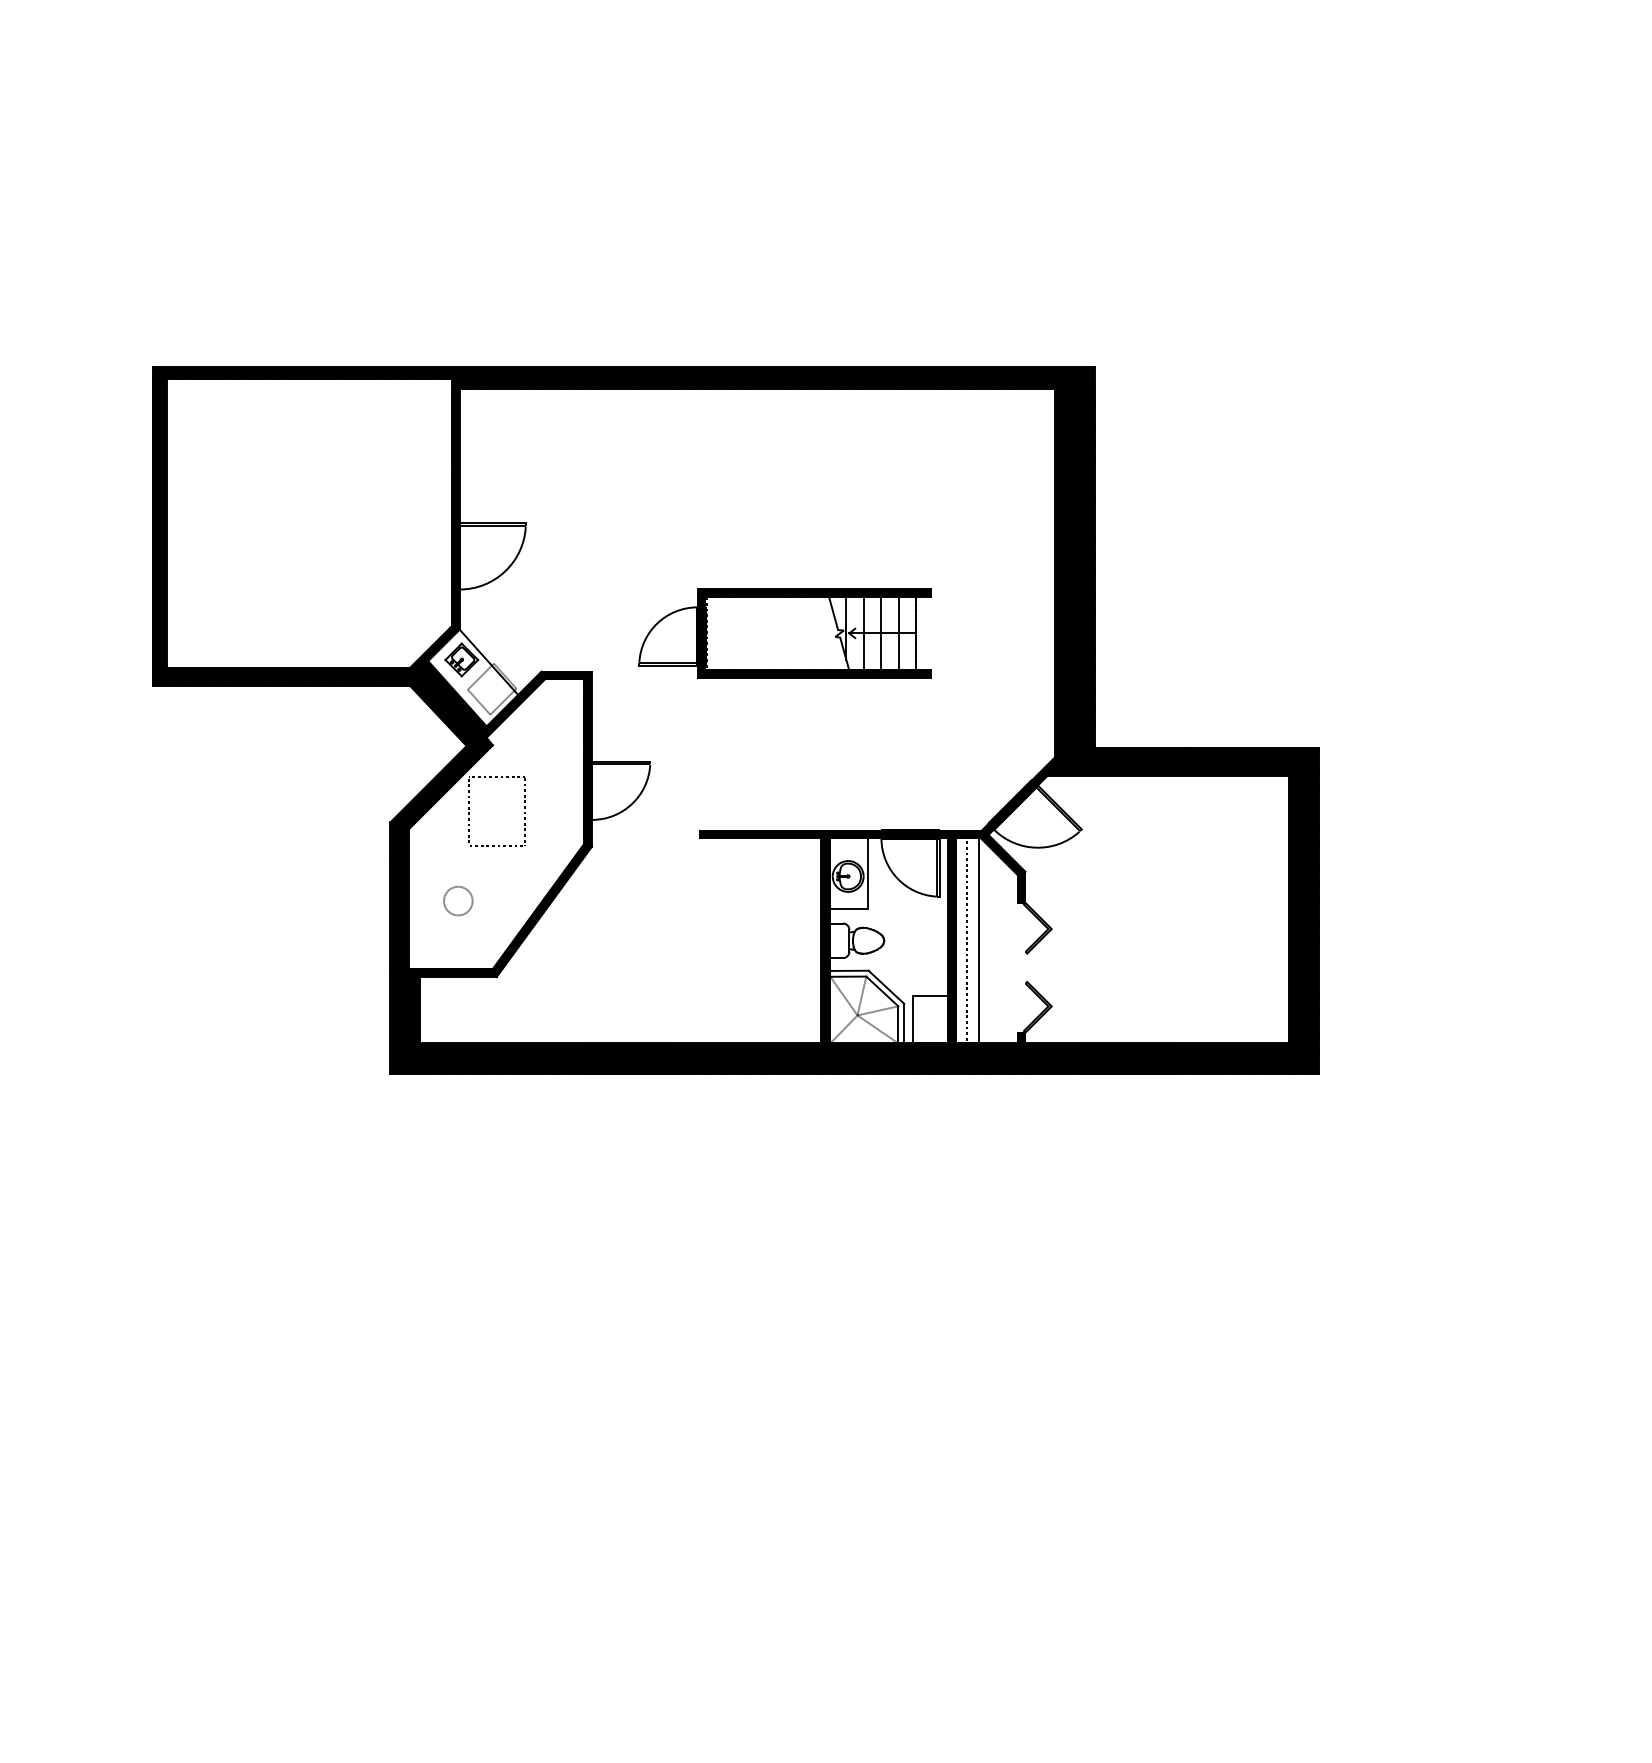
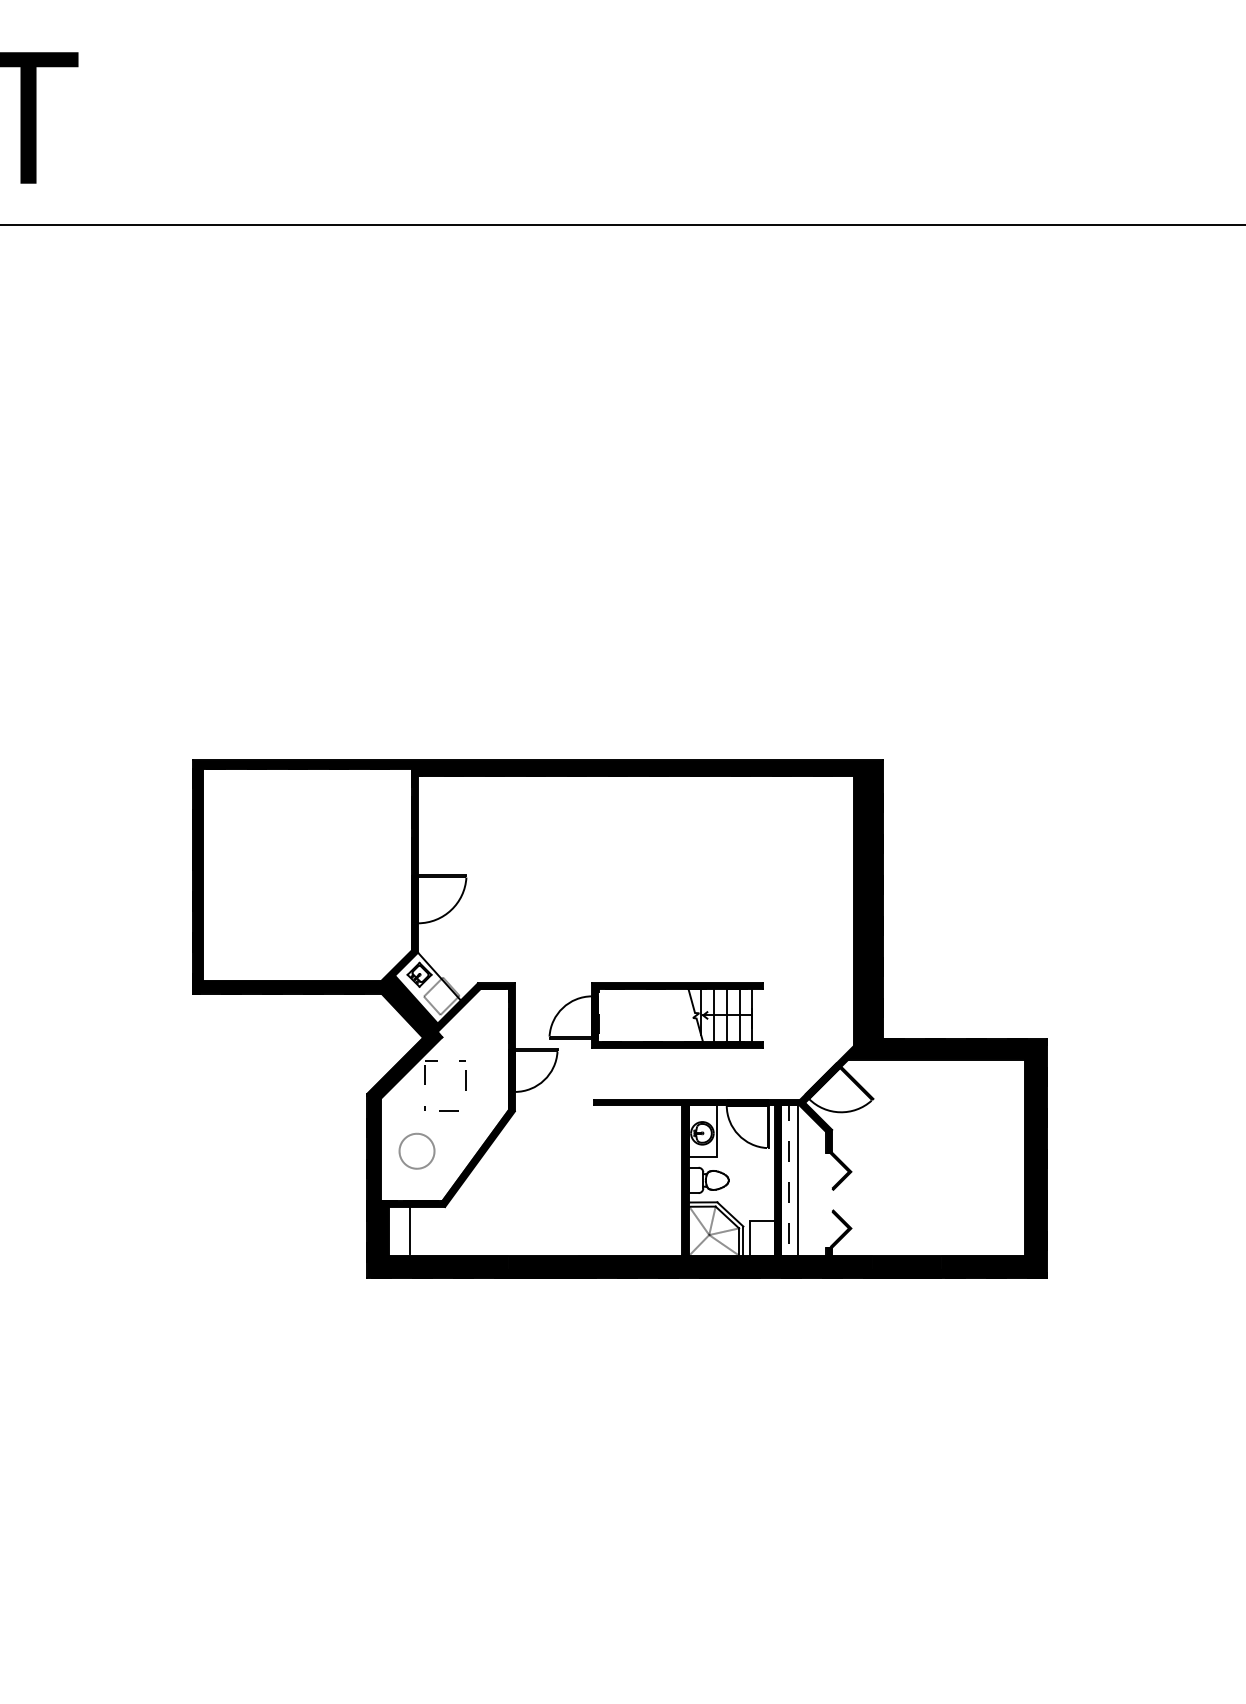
part: (784, 633) -> (655, 1015), moved
circle: (457, 901) -> (416, 1151), size x1.67
line: (449, 1009) -> (410, 1230), added

